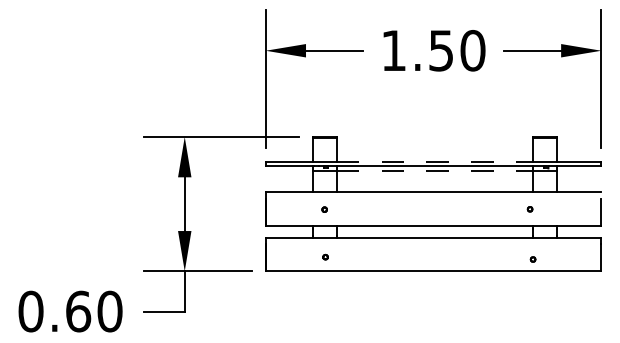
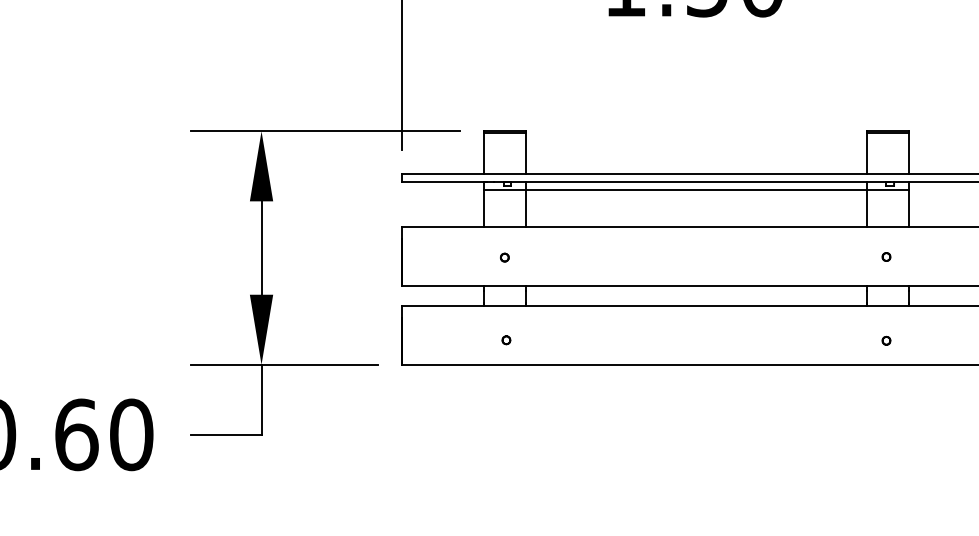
line: (435, 161) -> (697, 173), dashed -> solid
line: (435, 170) -> (697, 189), dashed -> solid
part: (529, 209) -> (885, 257), moved
part: (532, 259) -> (885, 340), moved

